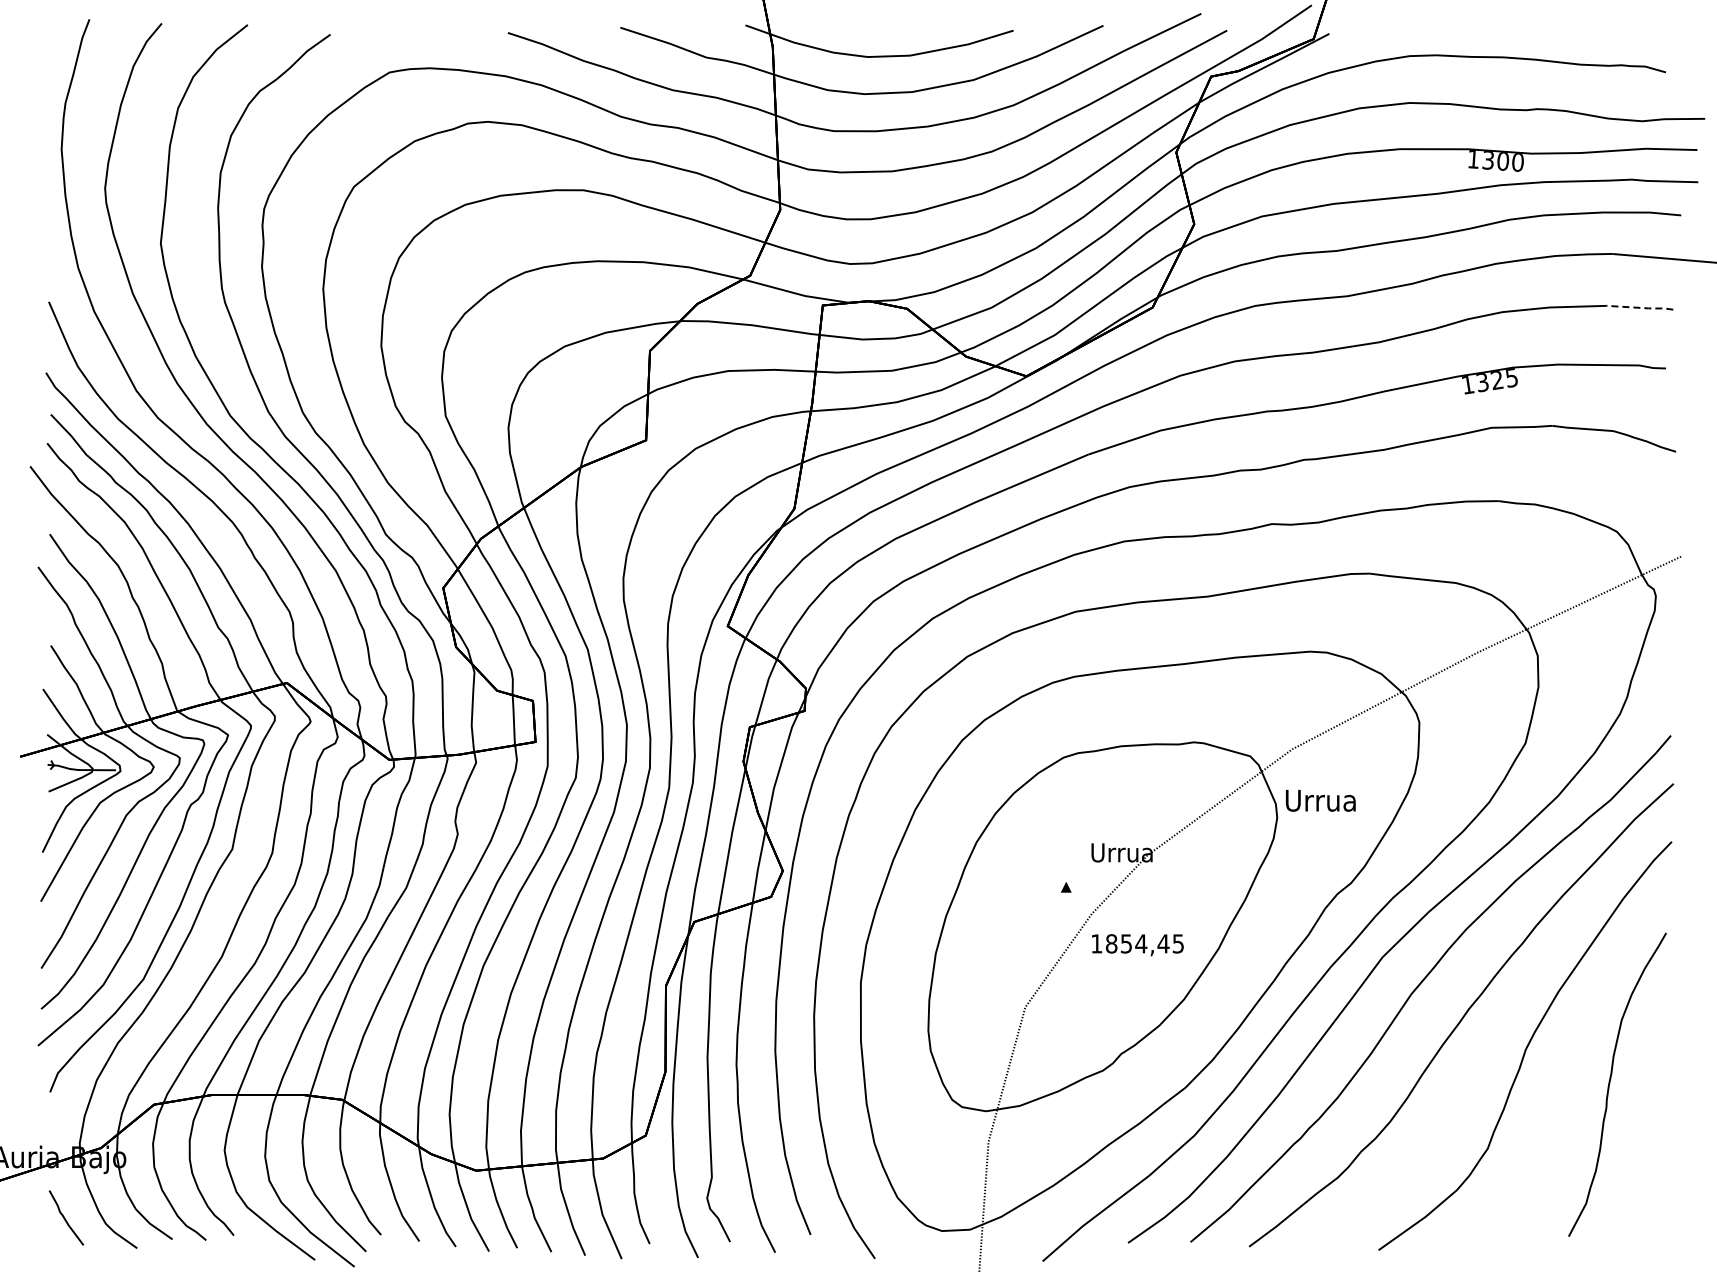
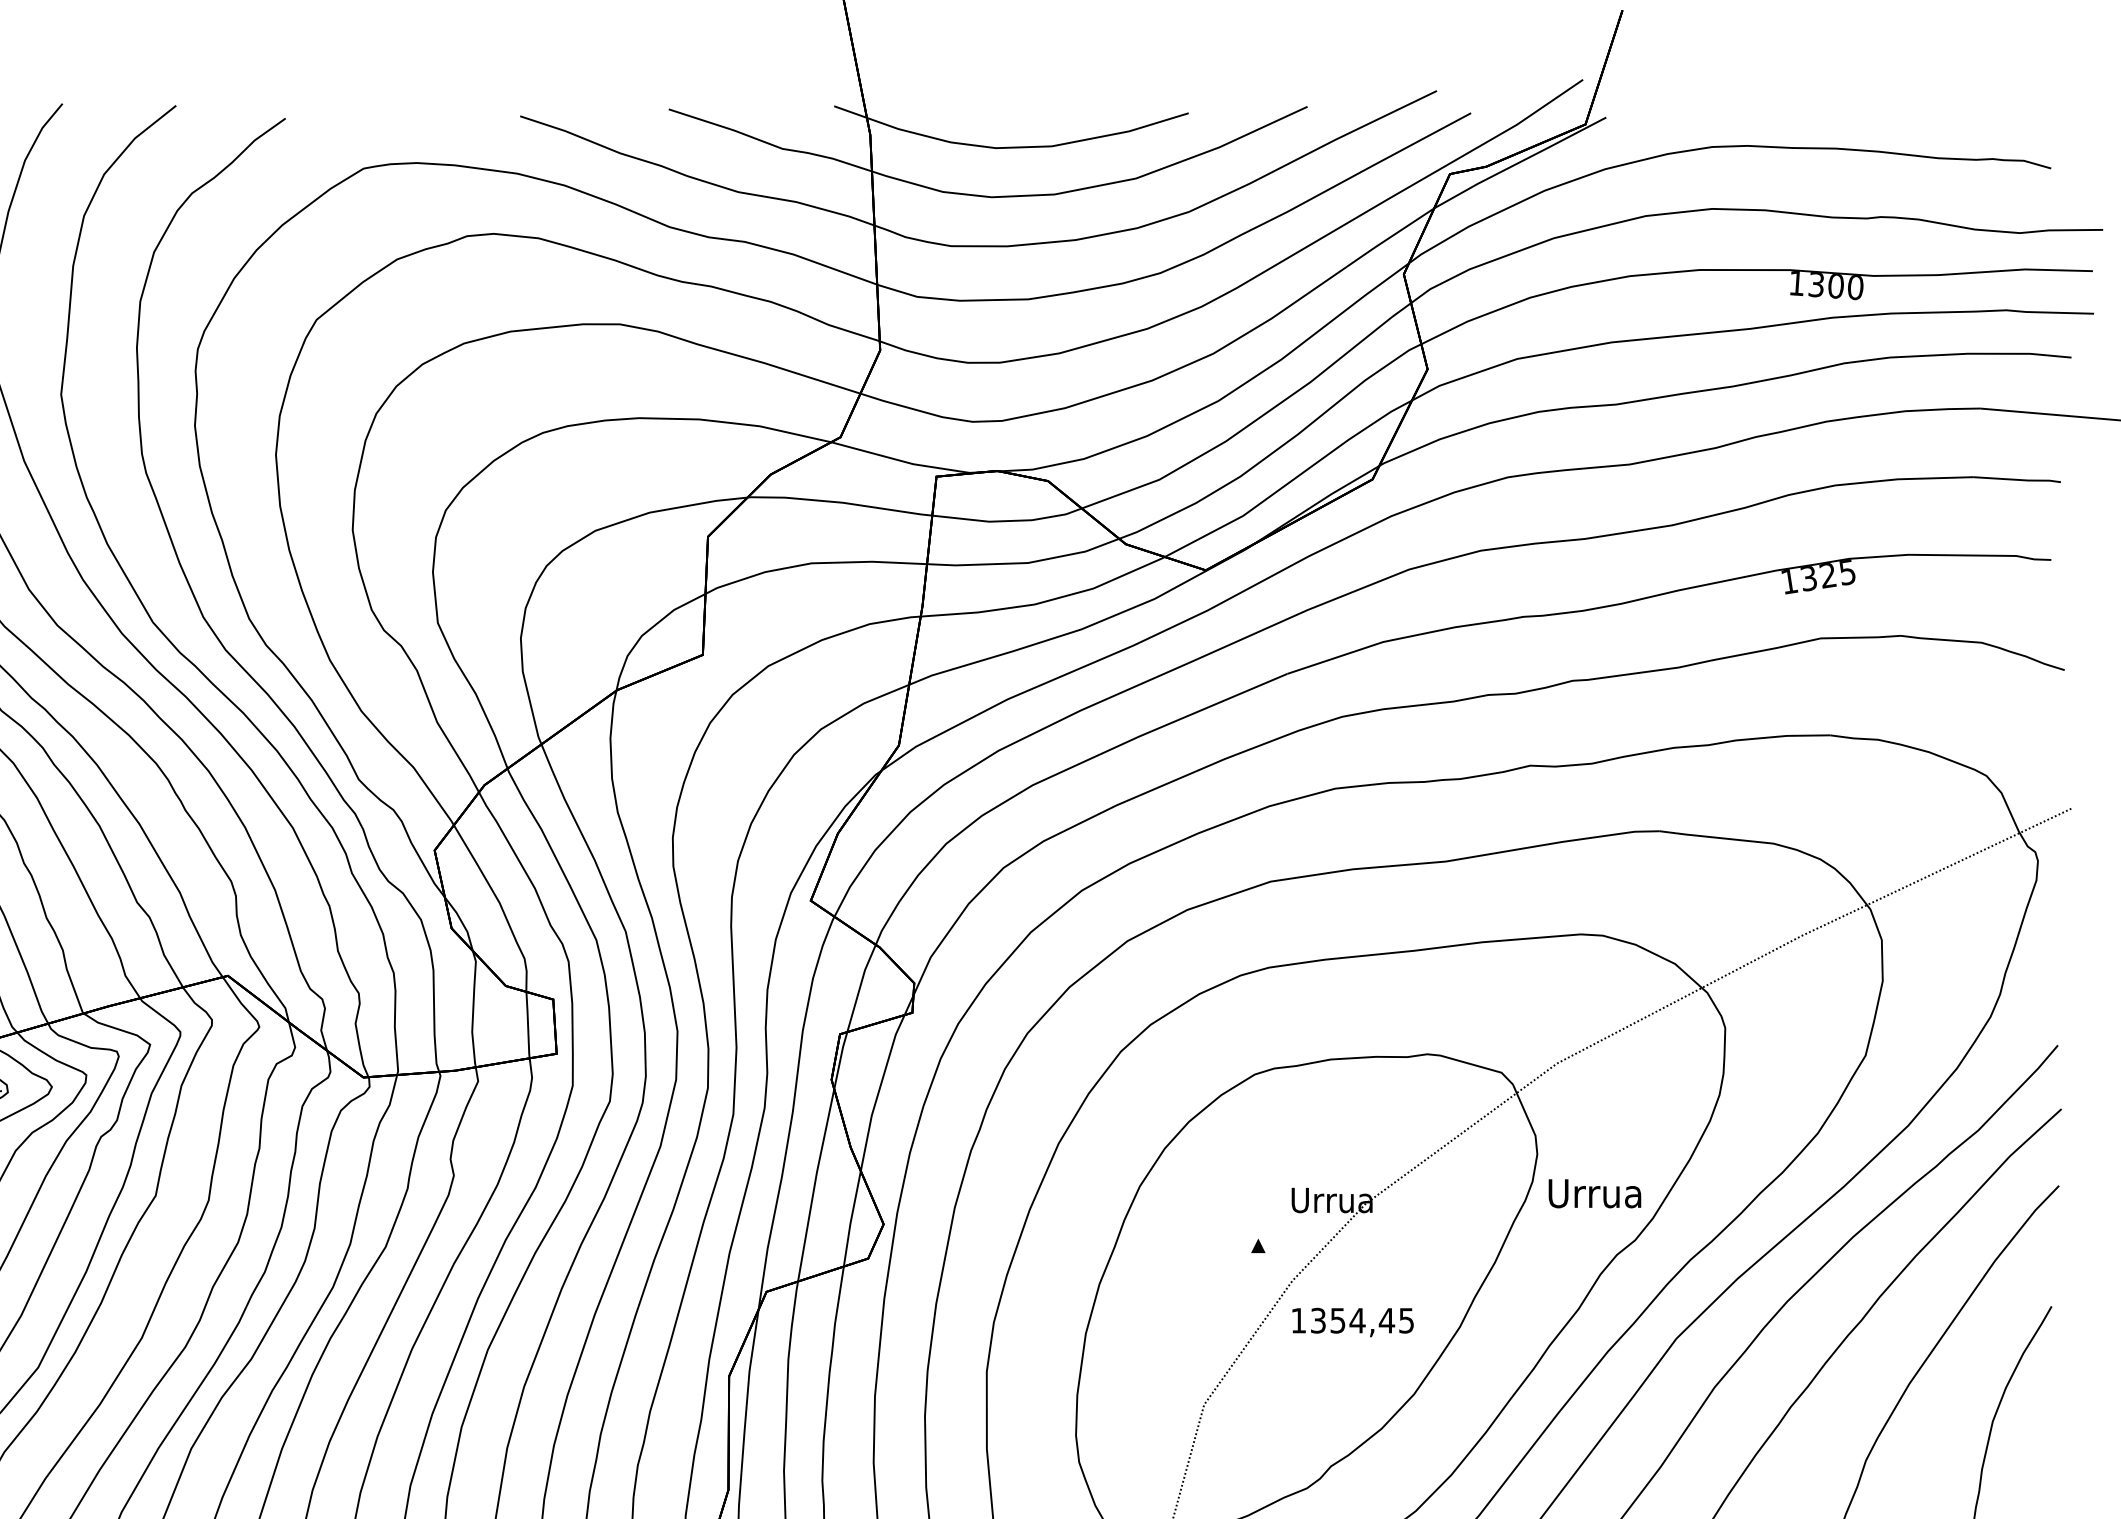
line: (1641, 307) -> (2018, 479), dashed -> solid
text: (1320, 800) -> (1594, 1193), moved
text: (1111, 943) -> (1318, 1320), 1854,45 -> 1354,45

